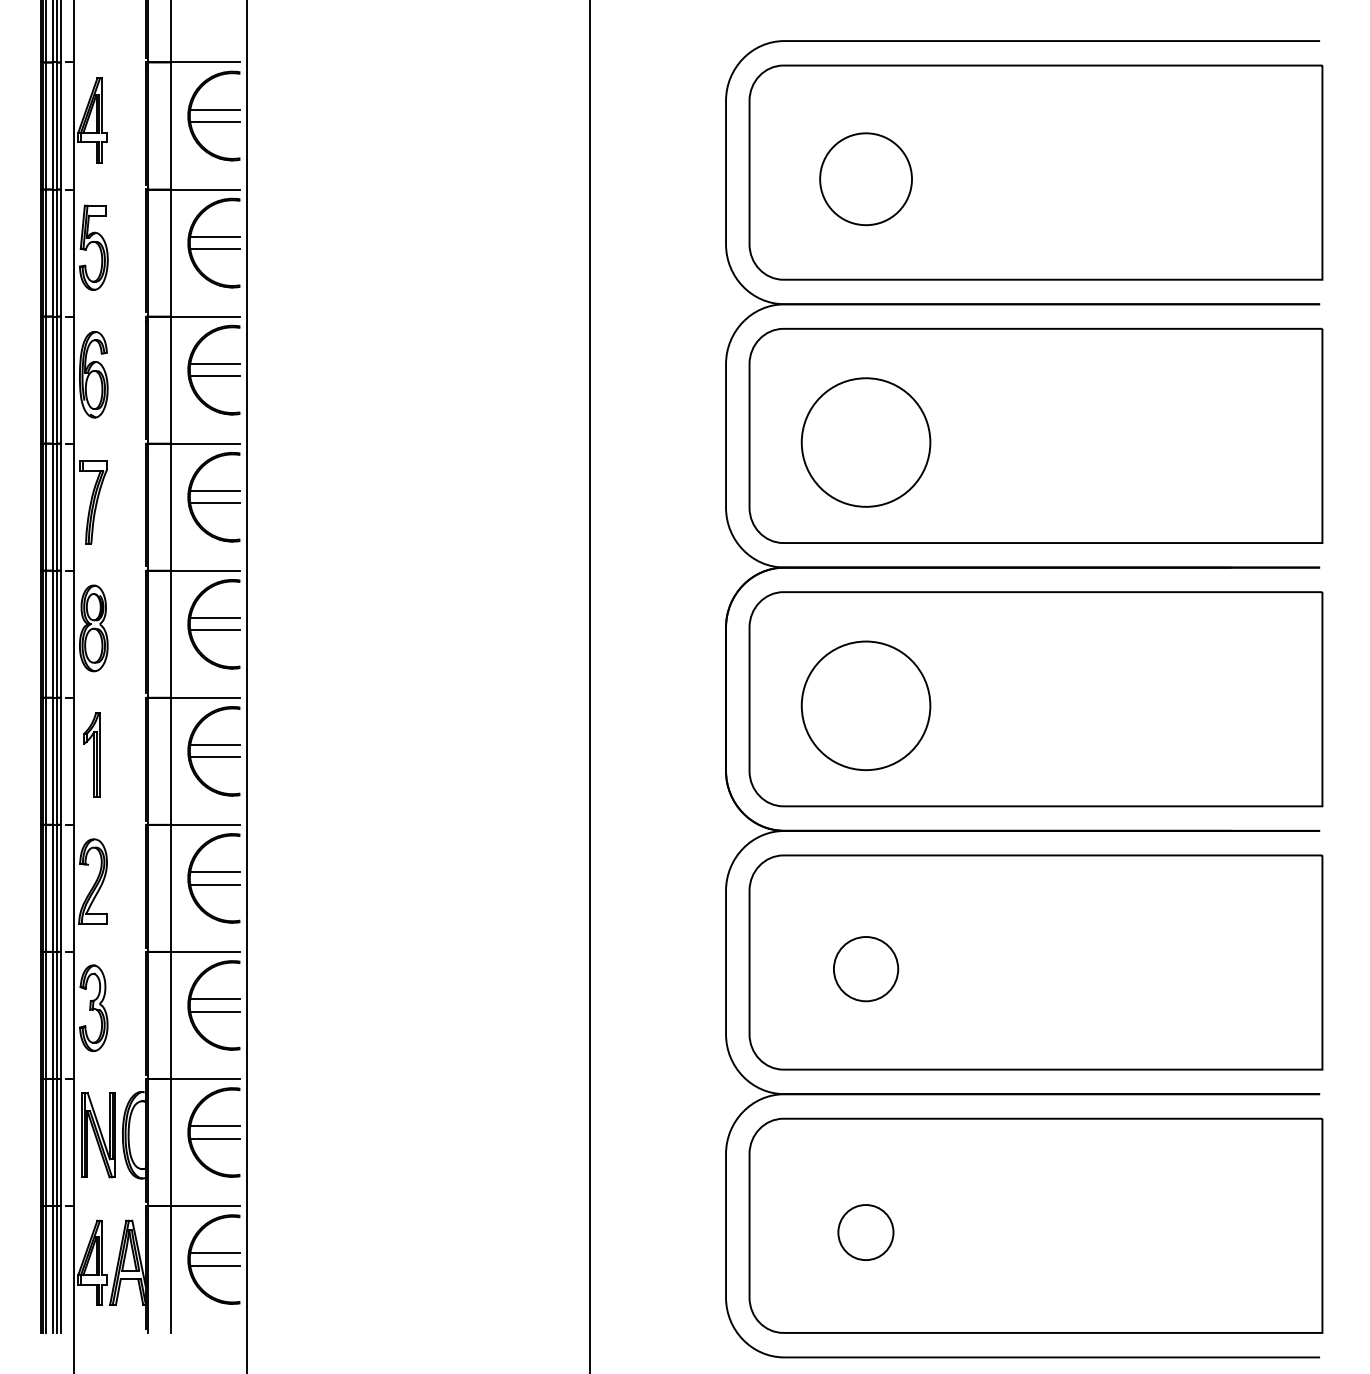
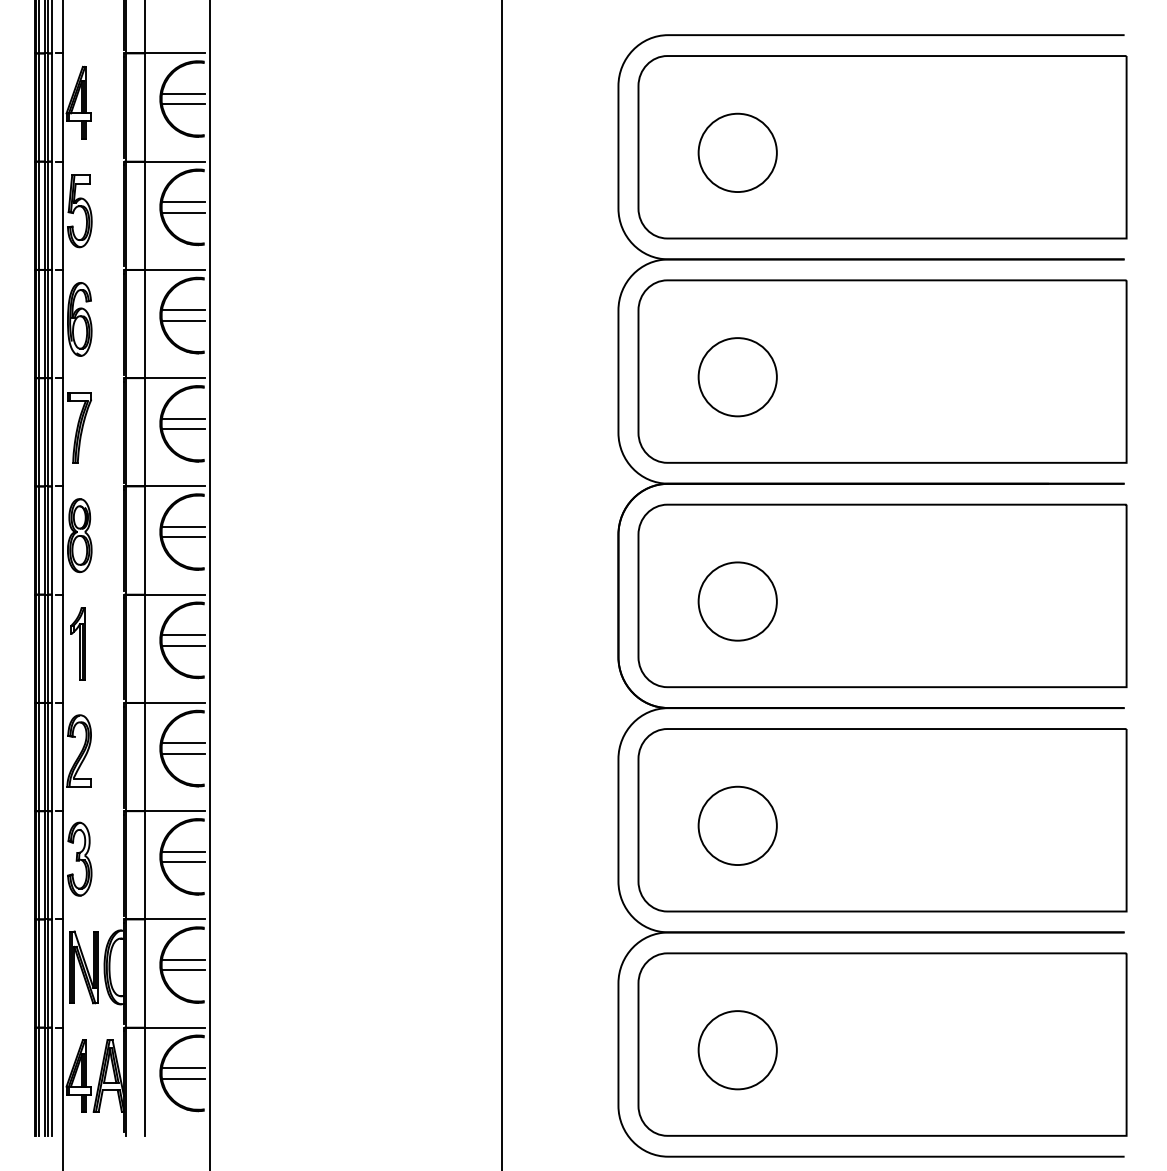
circle: (865, 442) -> (737, 377), size x0.71
circle: (865, 705) -> (737, 601), size x0.71
circle: (865, 968) -> (737, 825), size x1.43
circle: (865, 1232) -> (737, 1050), size x1.67

